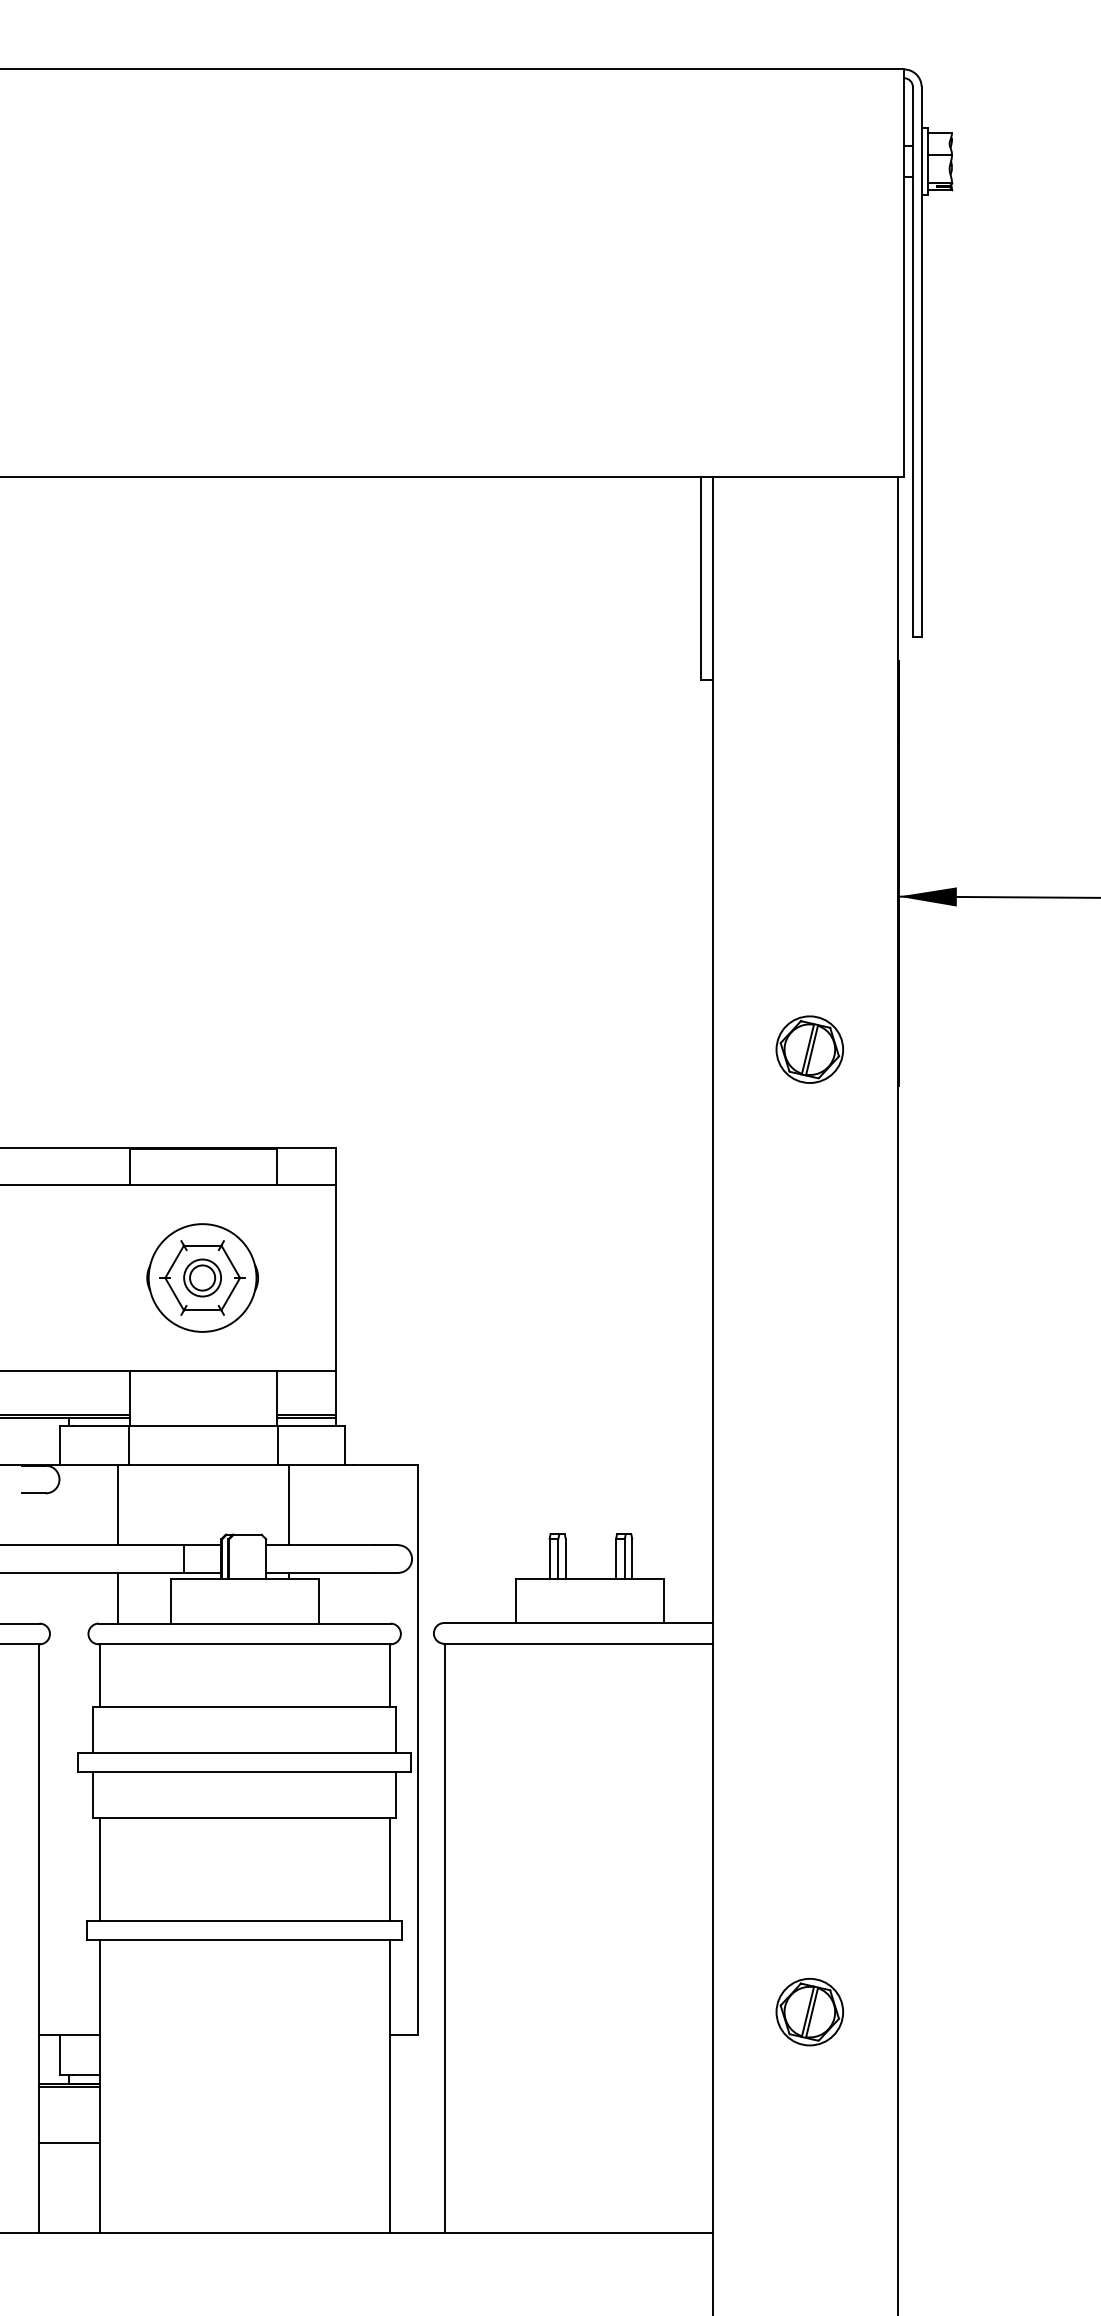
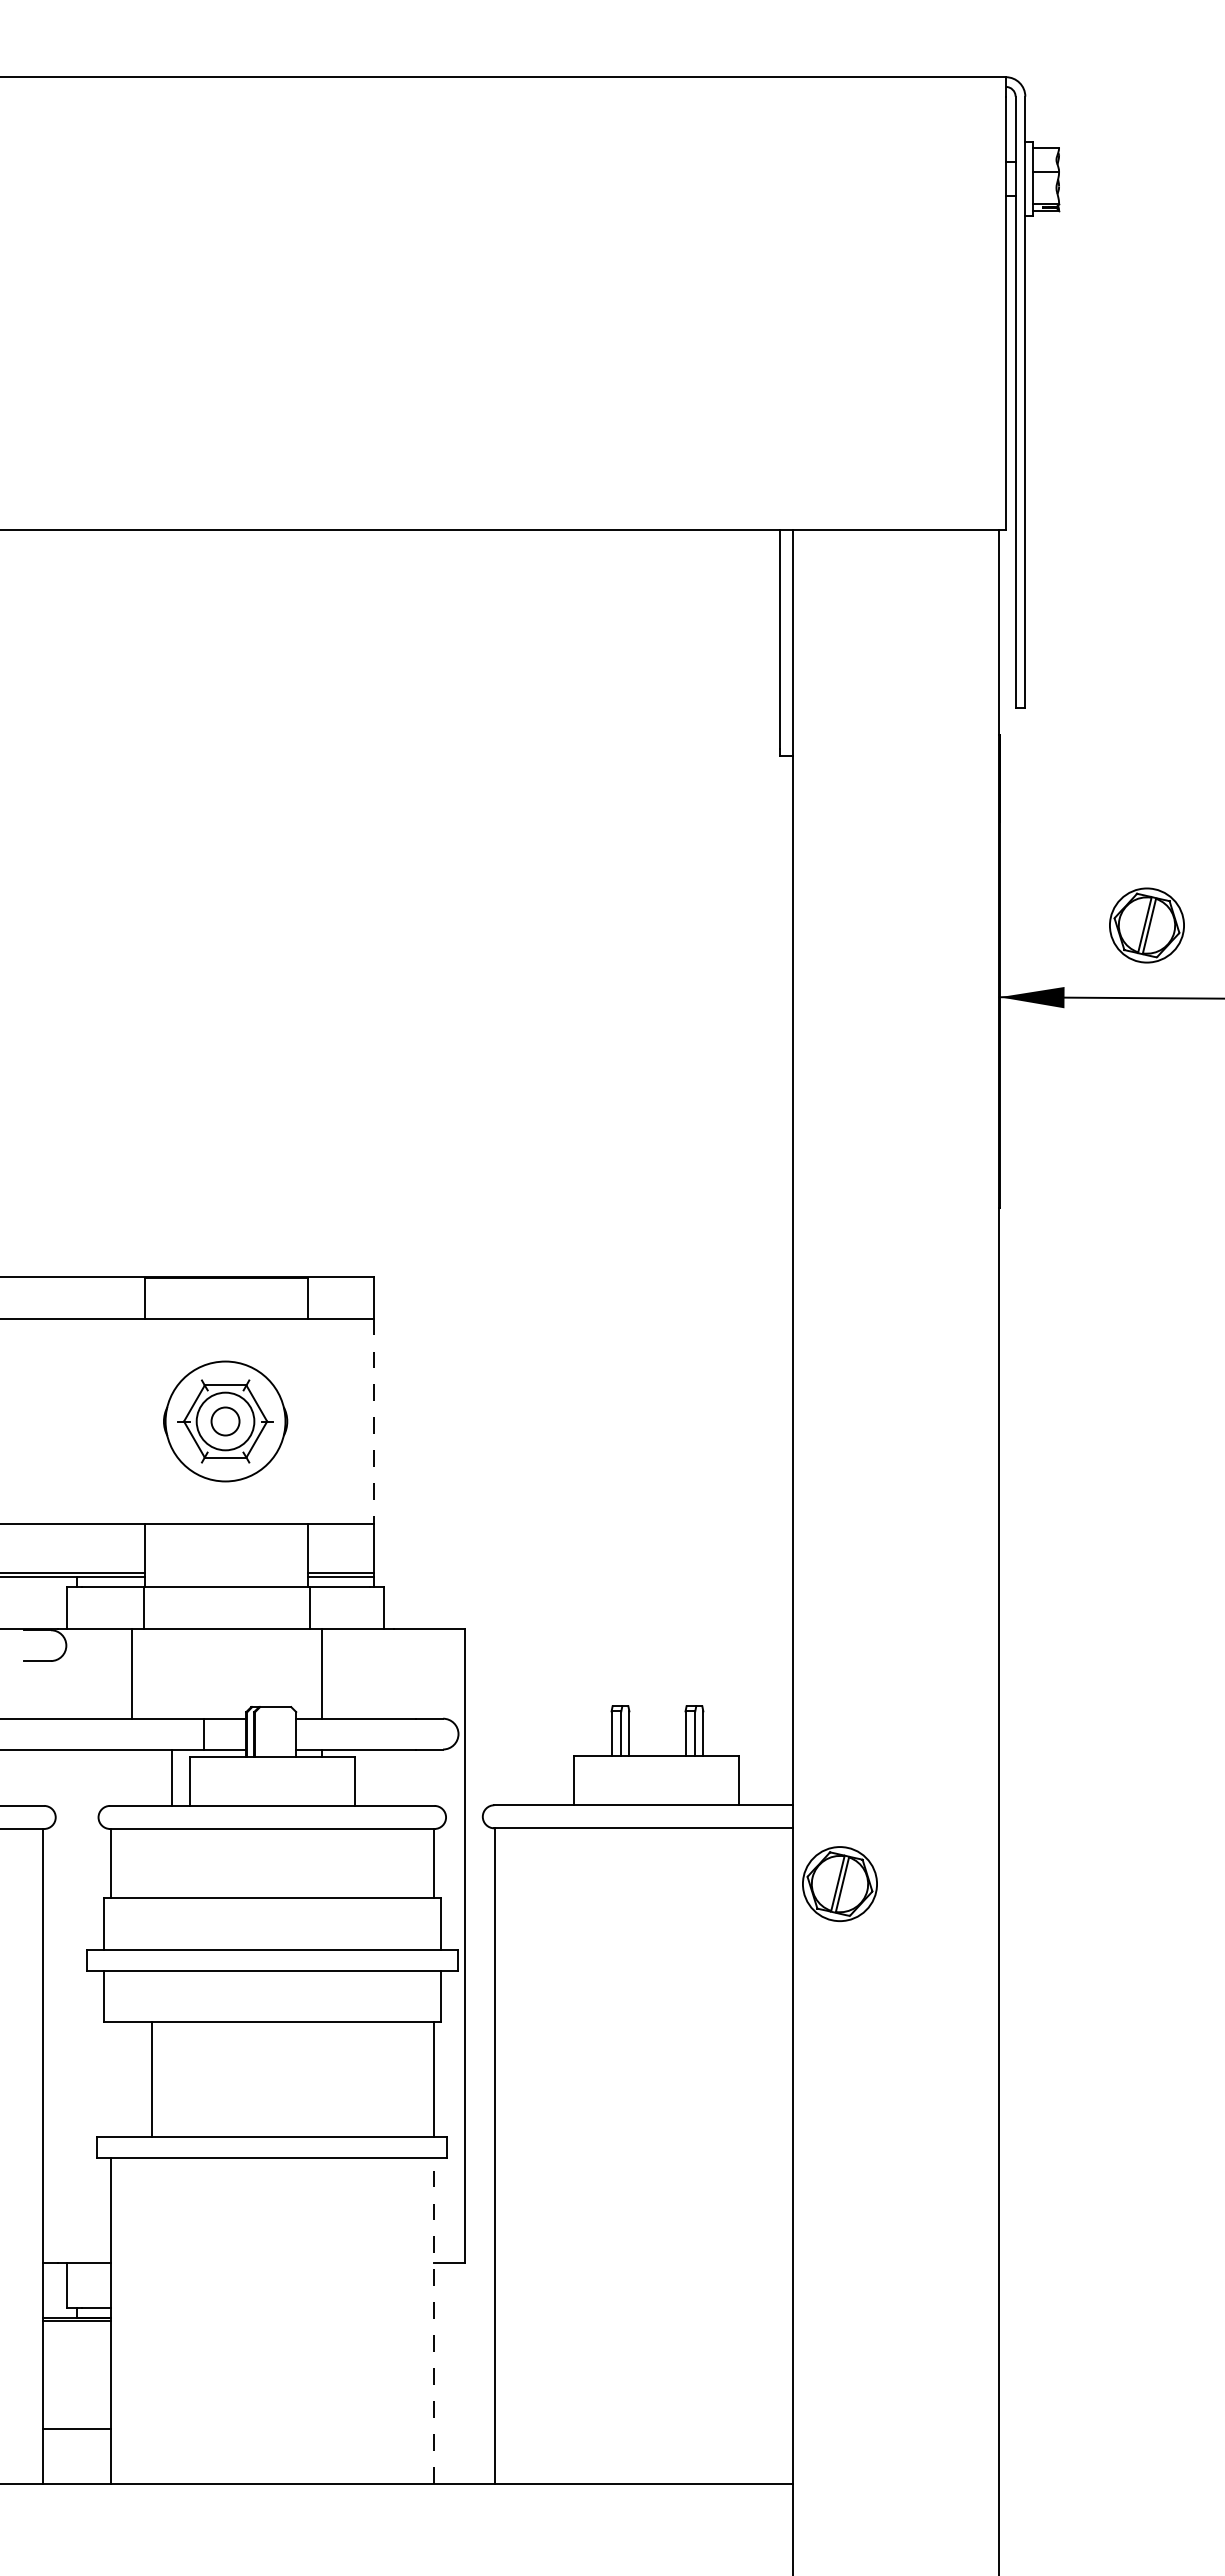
part: (809, 1049) -> (1146, 925), moved
circle: (202, 1278) -> (225, 1421), size x1.4
line: (335, 1278) -> (373, 1421), solid -> dashed
line: (118, 1598) -> (171, 1777), moved
line: (99, 1868) -> (151, 2078), moved
part: (809, 2011) -> (839, 1883), moved
line: (389, 2086) -> (433, 2320), solid -> dashed
line: (68, 2143) -> (76, 2429), moved

